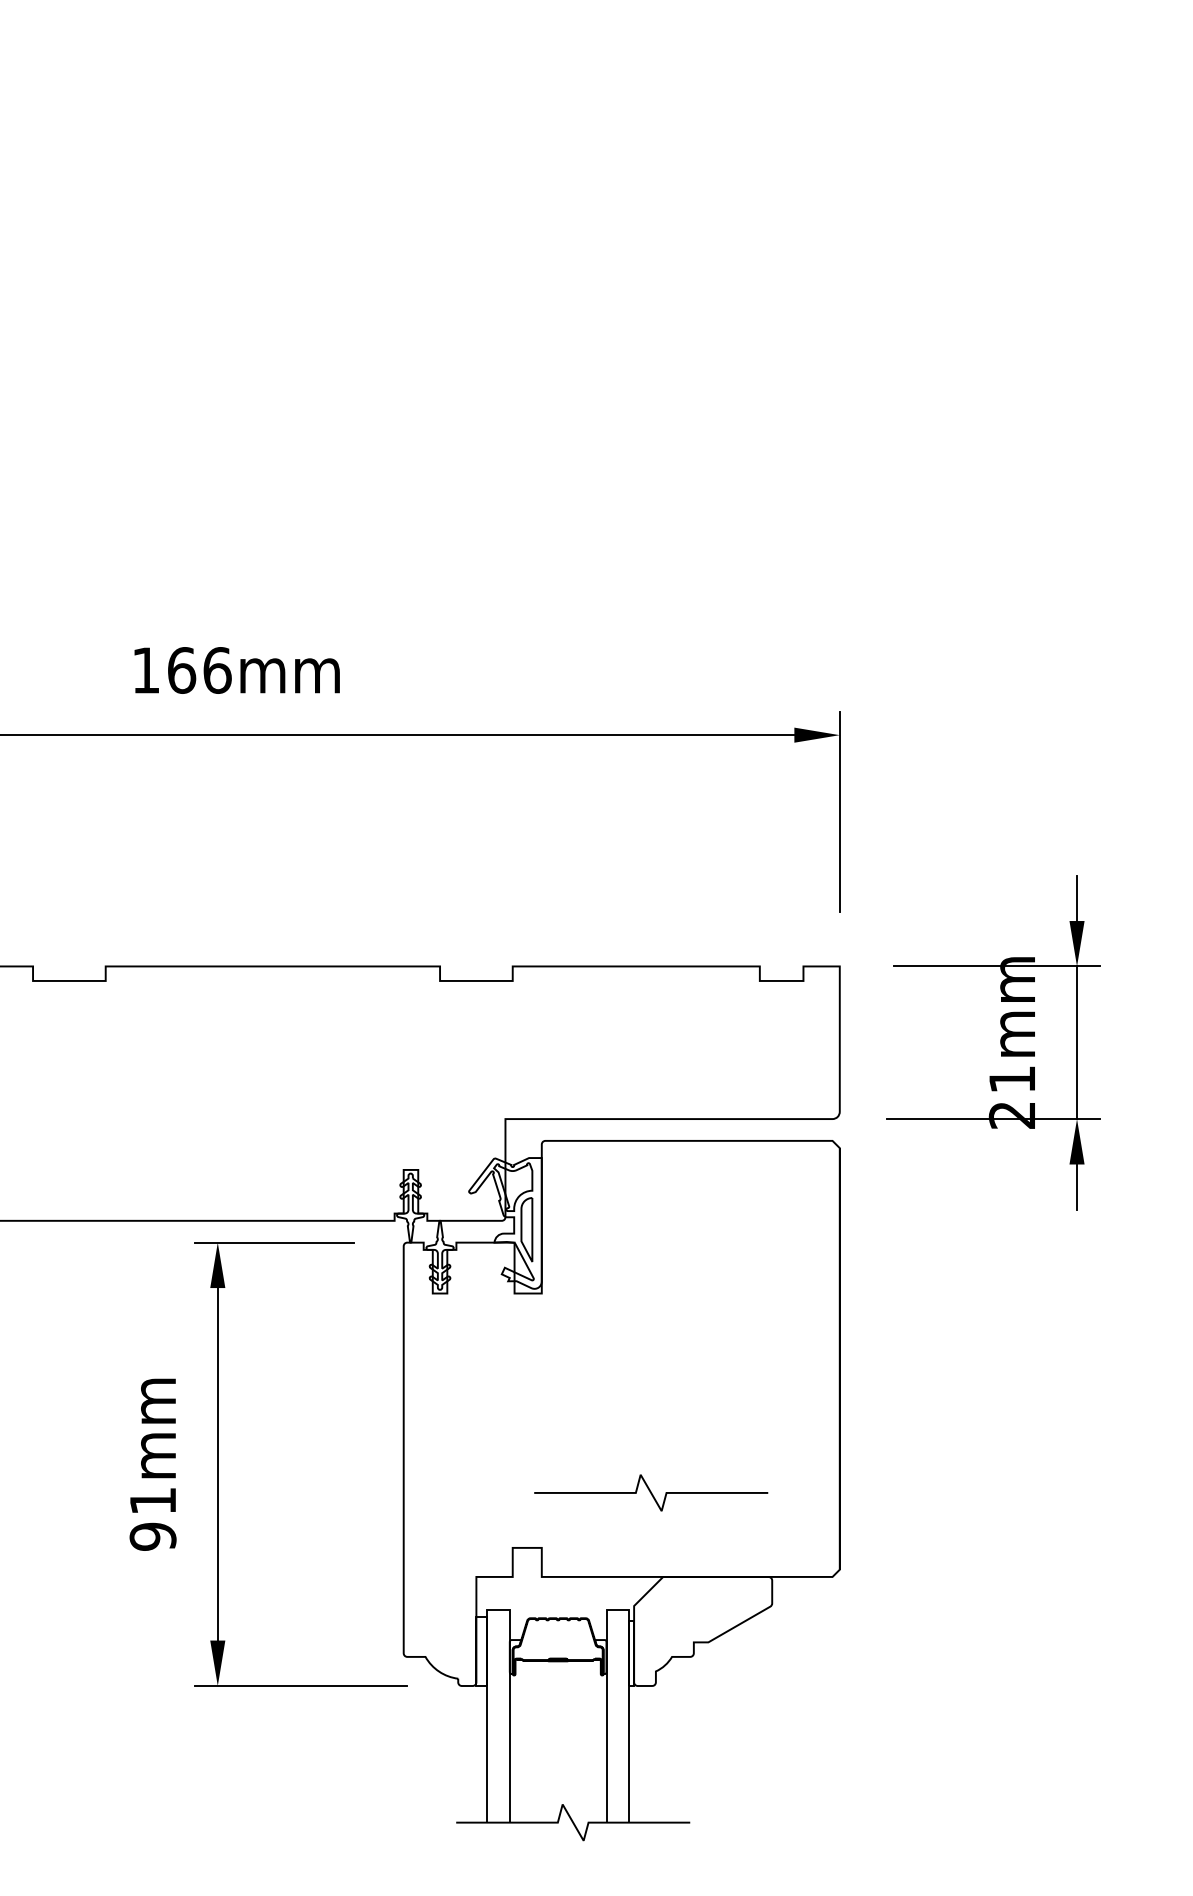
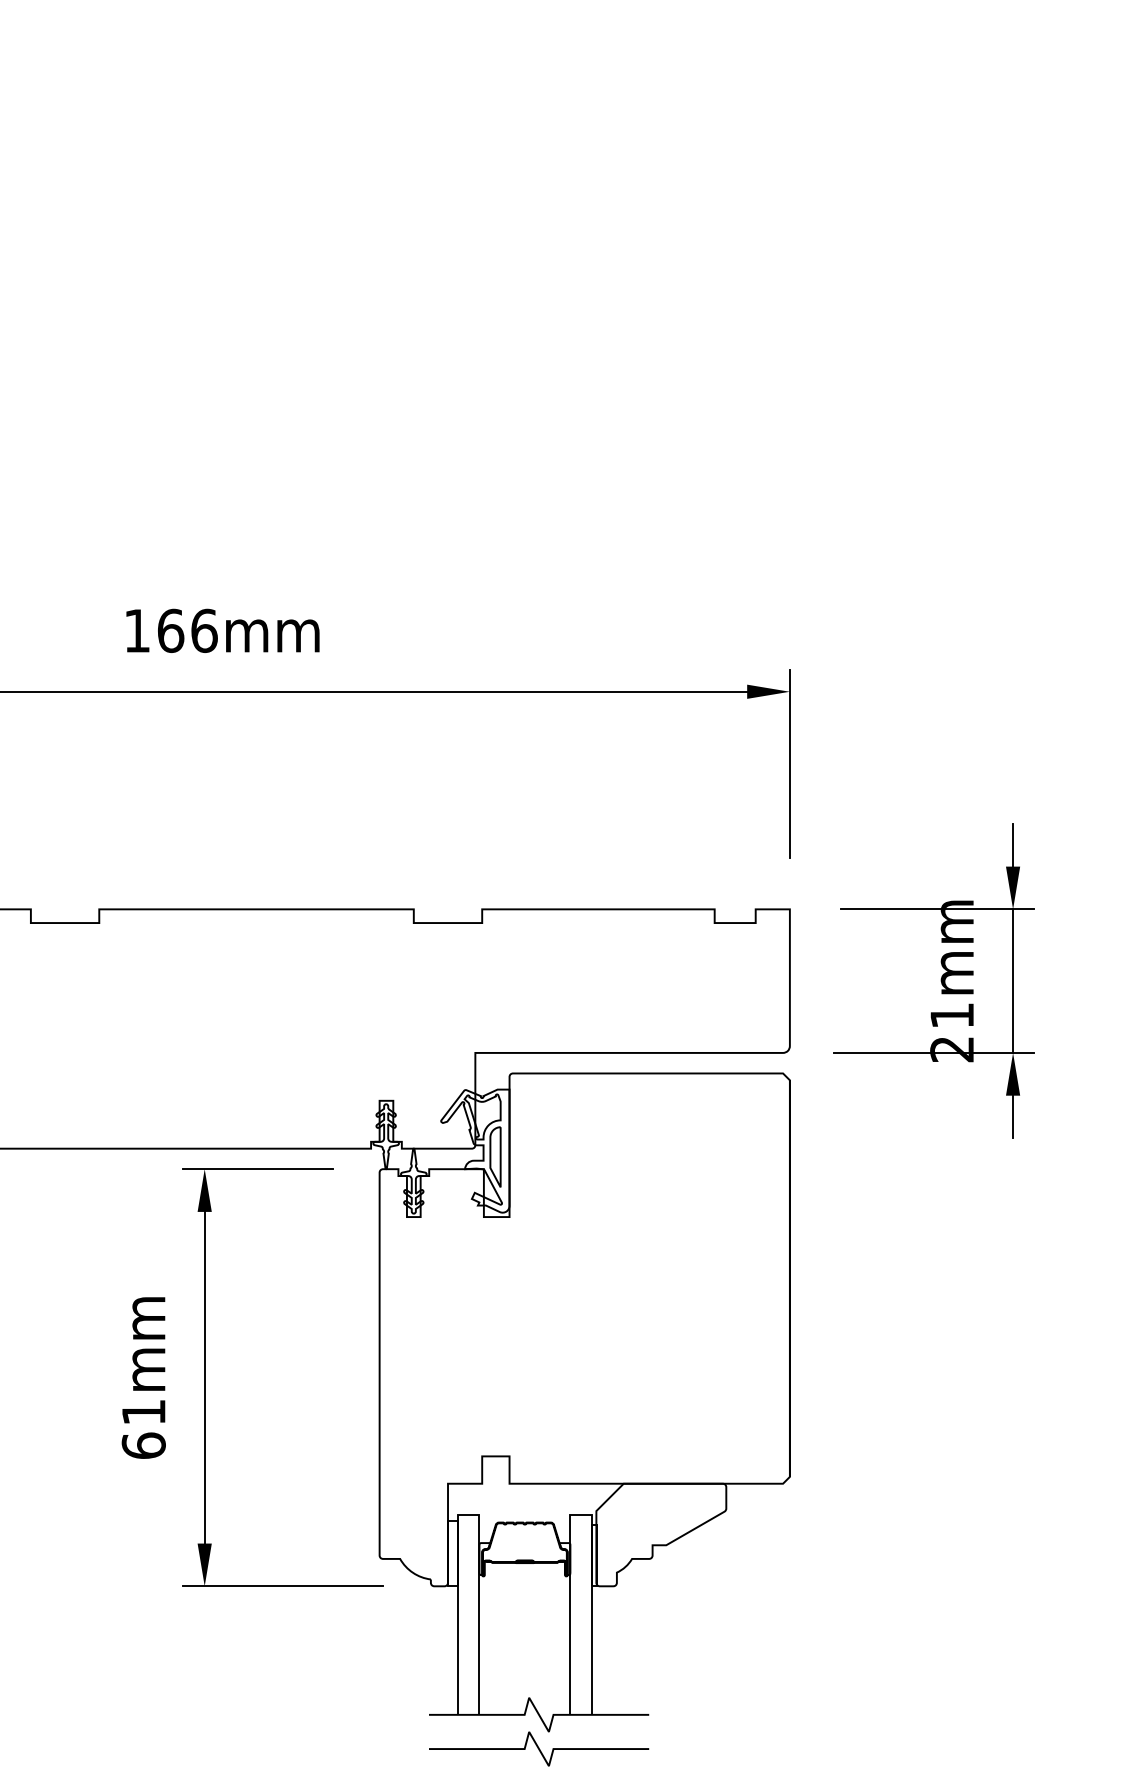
curve: (651, 1492) -> (539, 1748), moved
text: (152, 1536) -> (143, 1445), 91mm -> 61mm

